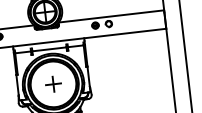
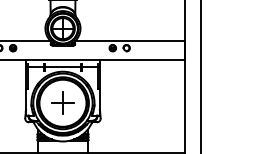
part: (52, 83) -> (62, 102), size x1.43

